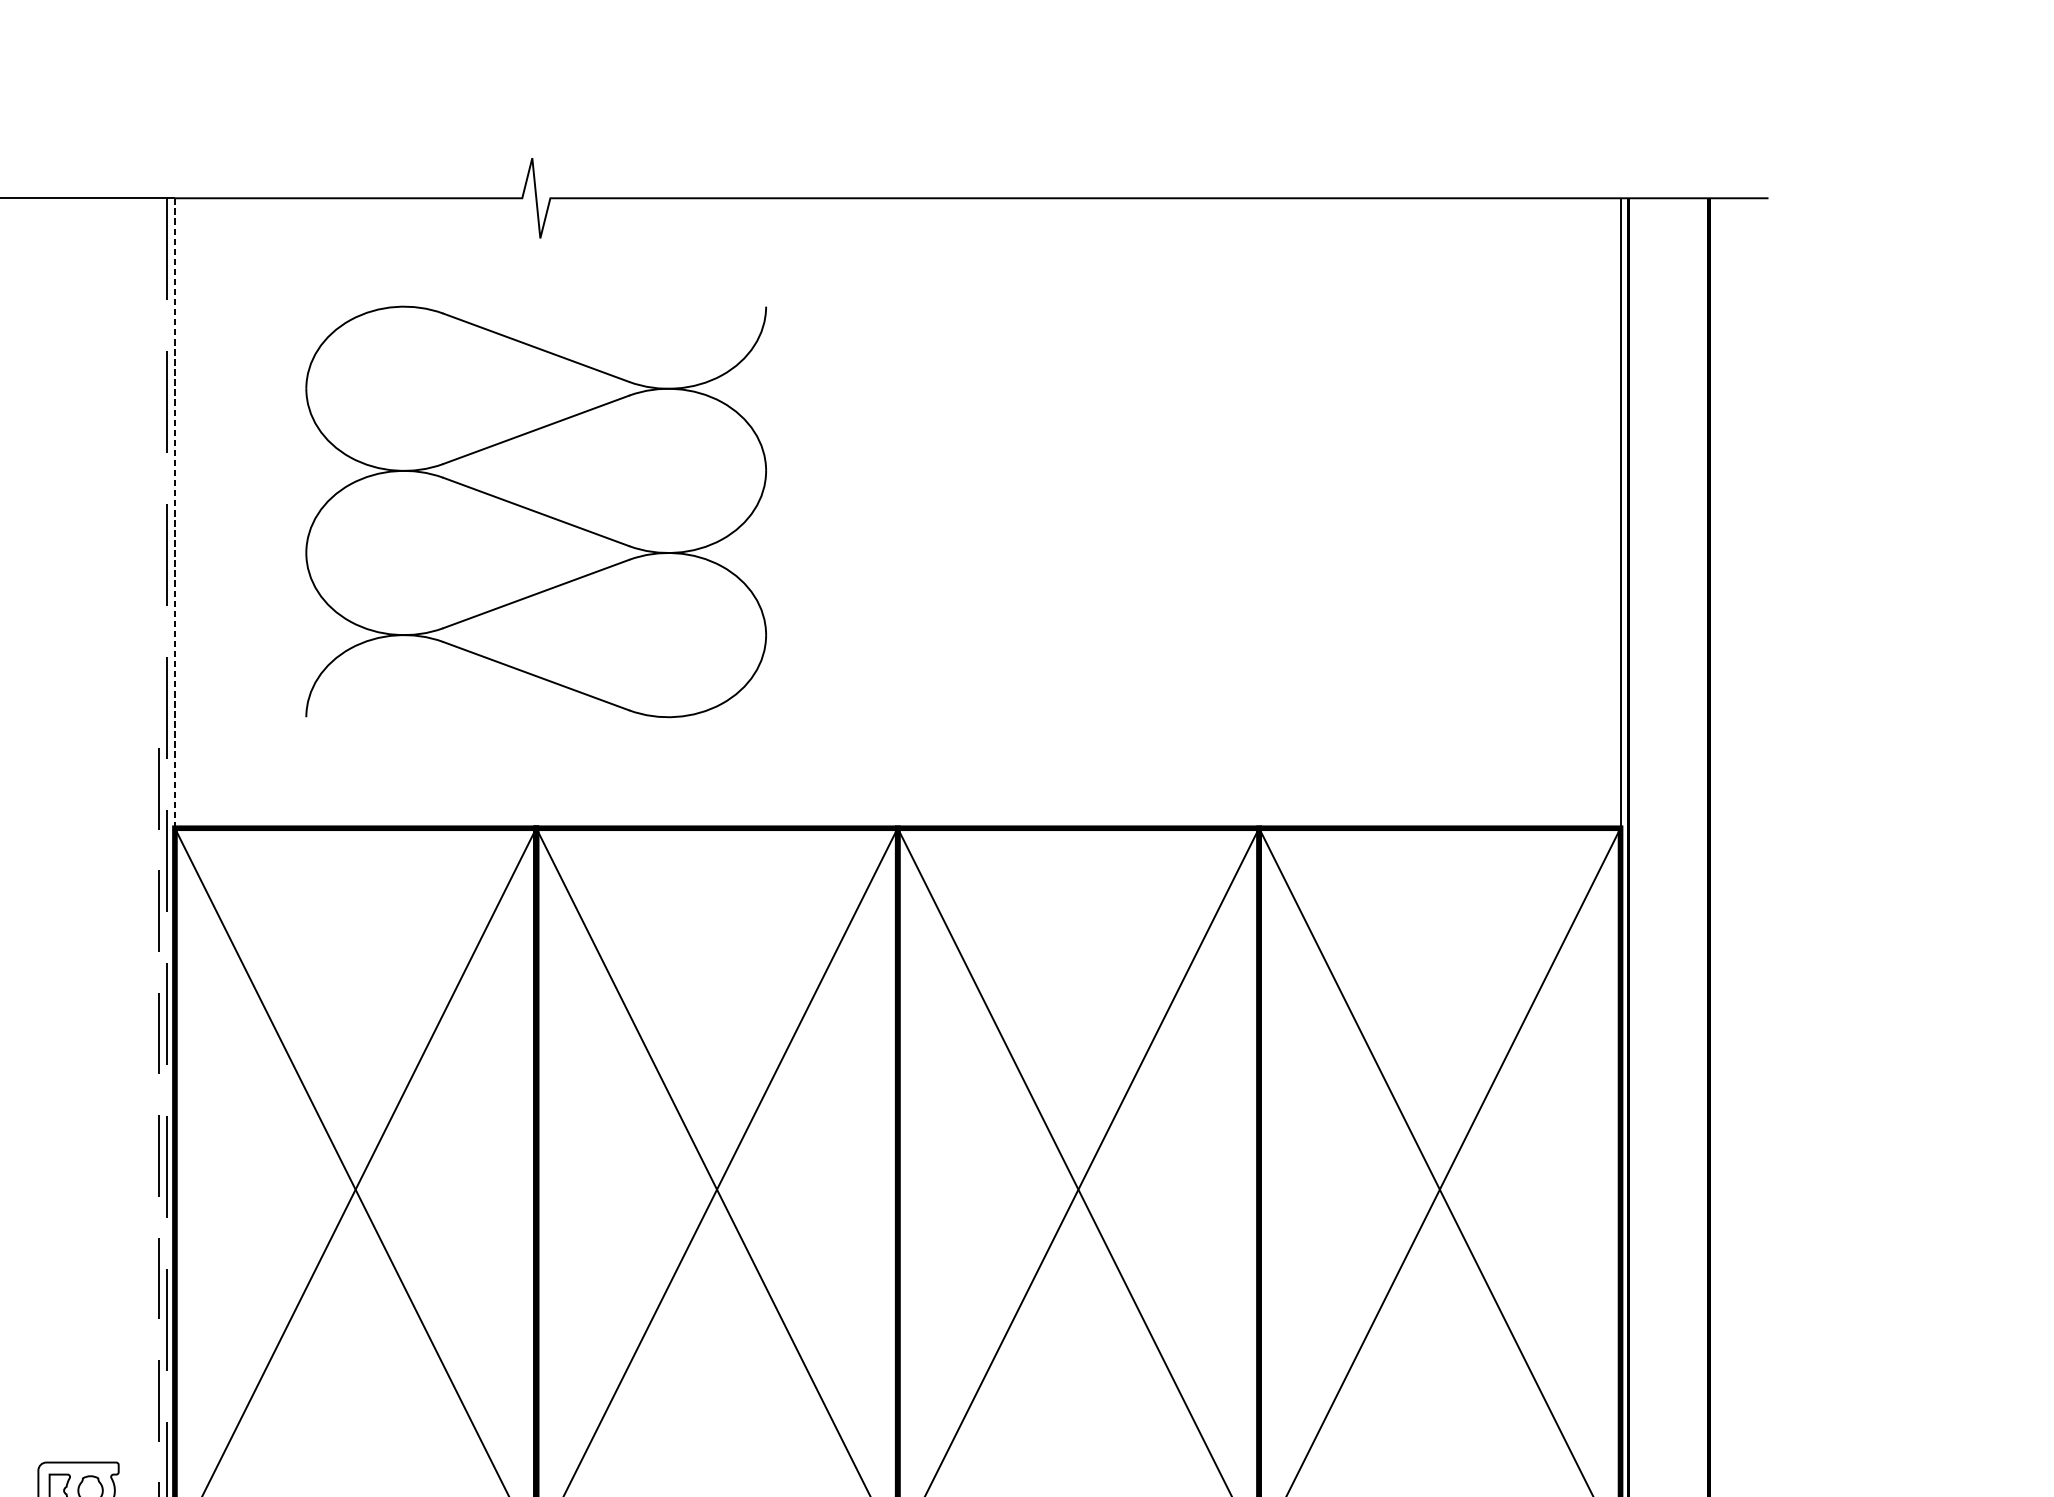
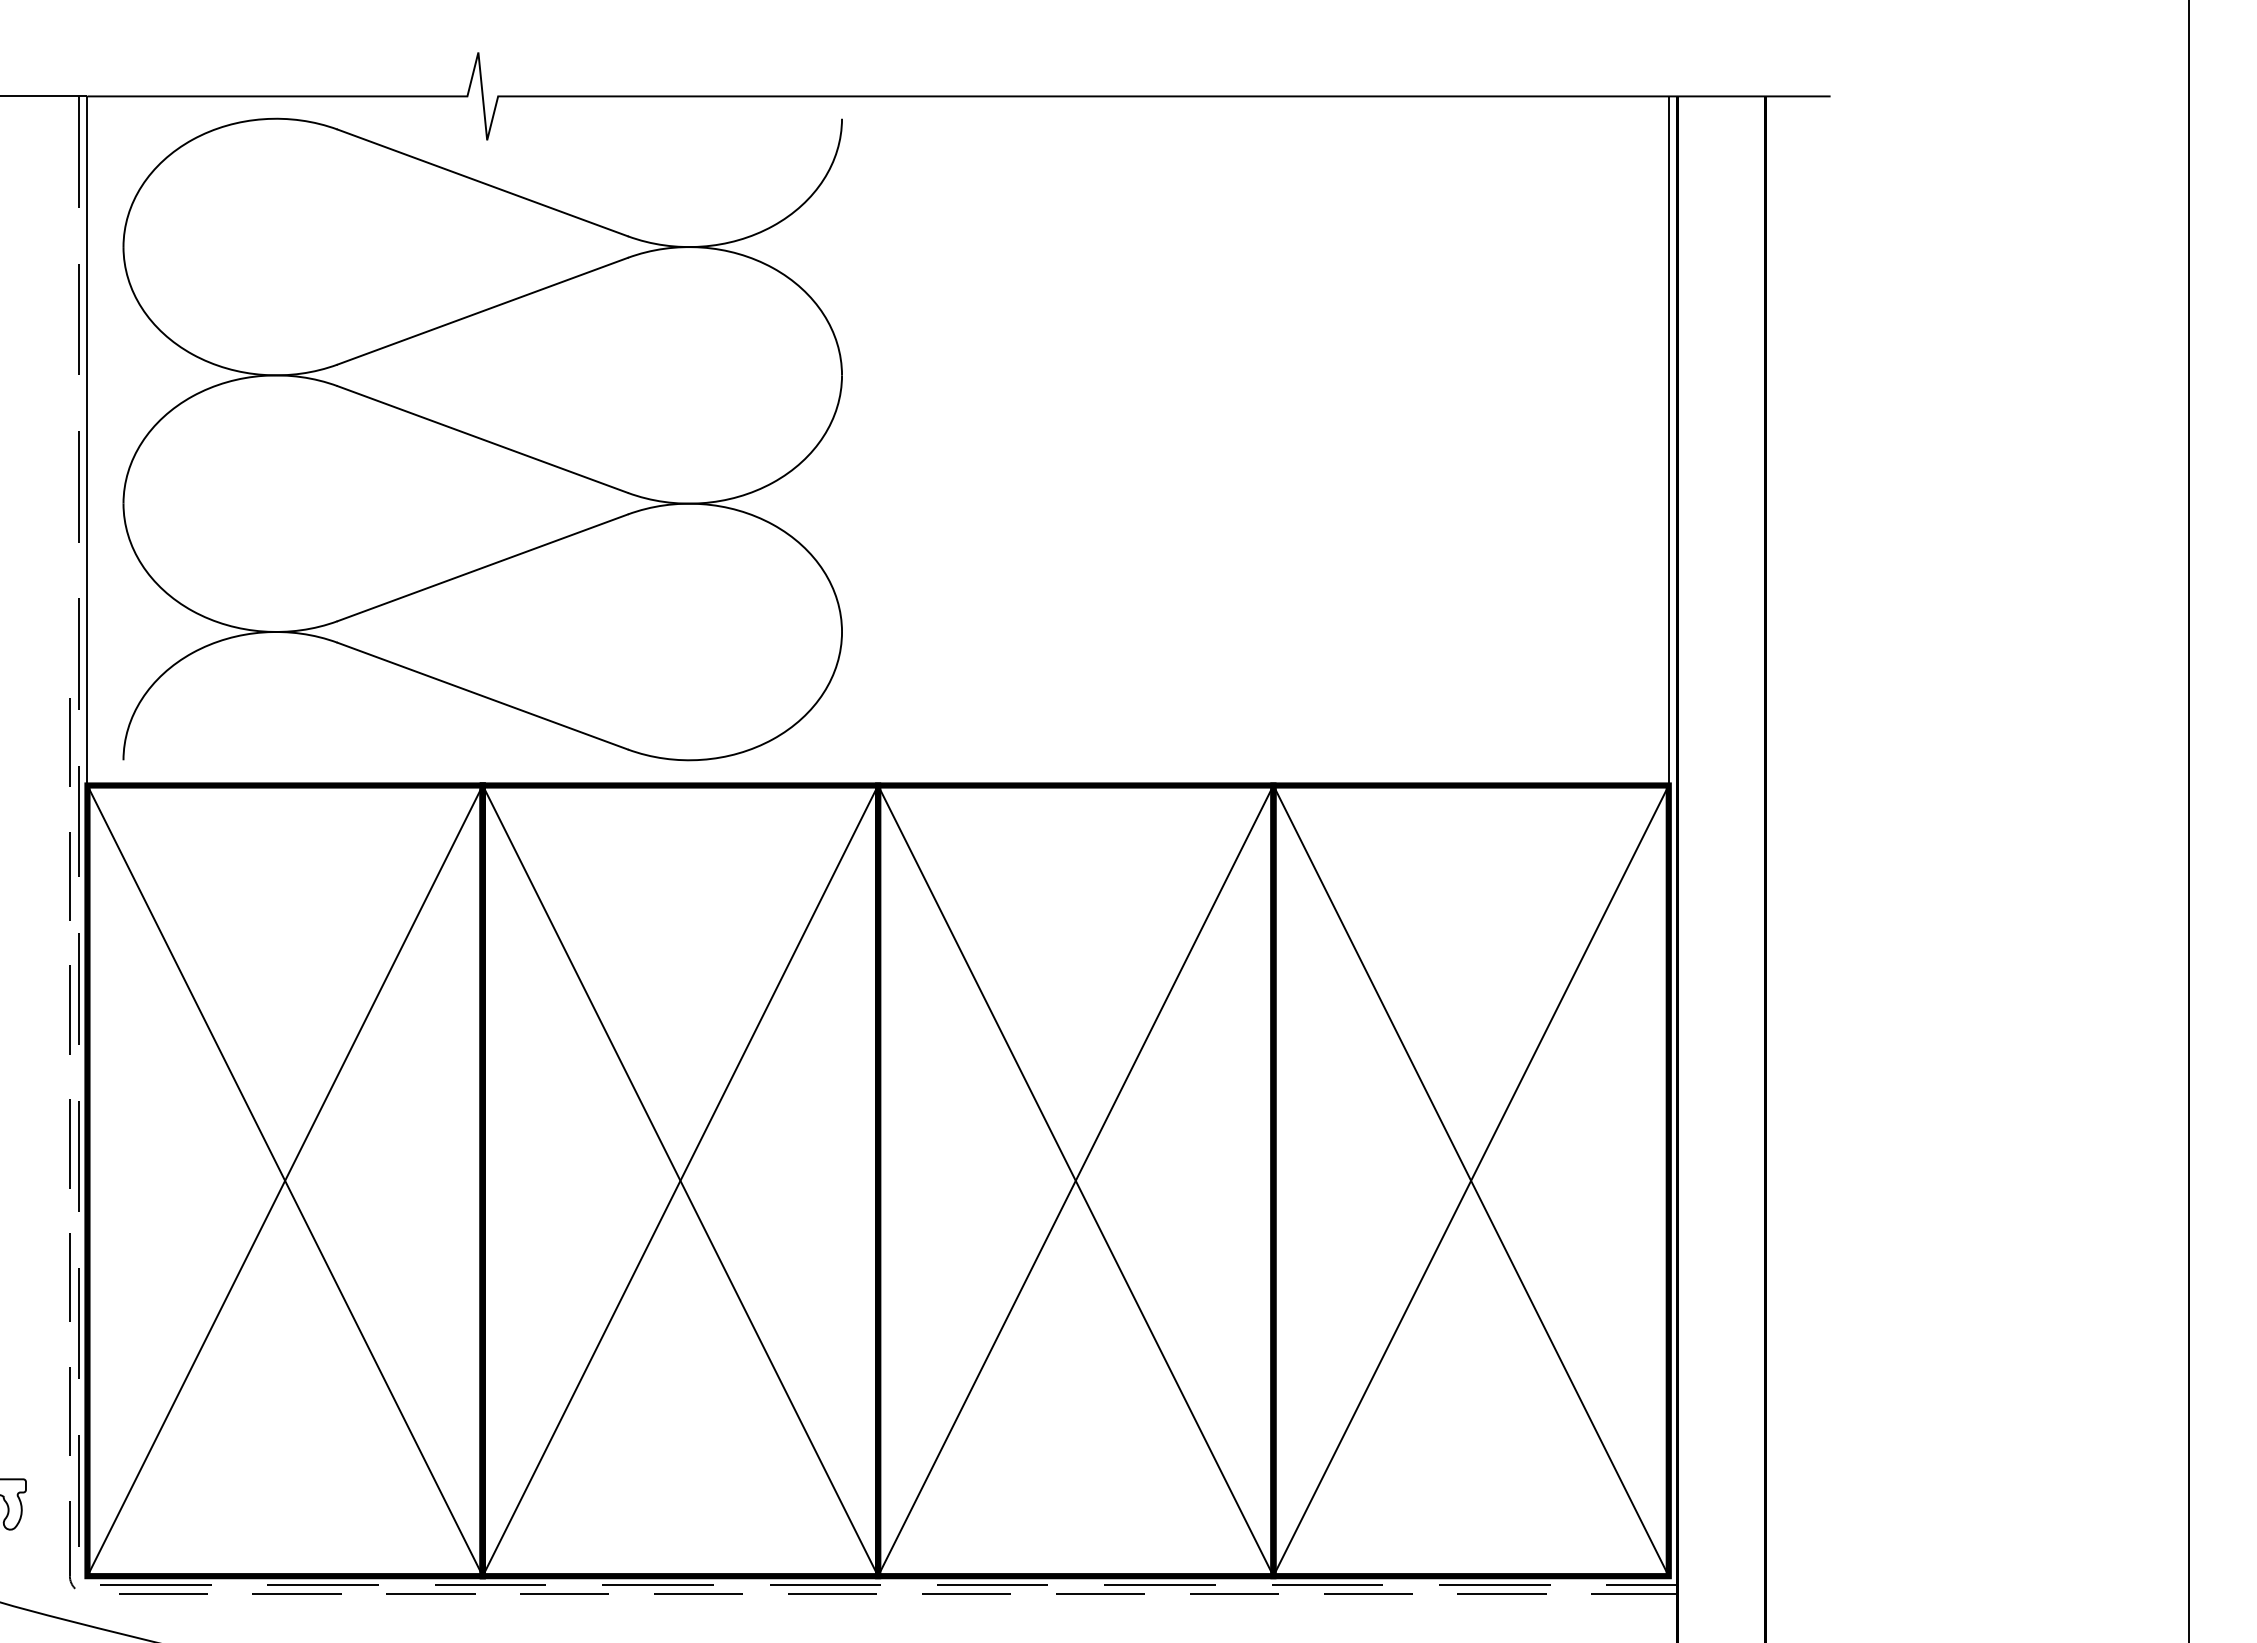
part: (536, 511) -> (482, 439), size x1.43
line: (174, 512) -> (87, 440), dashed -> solid

